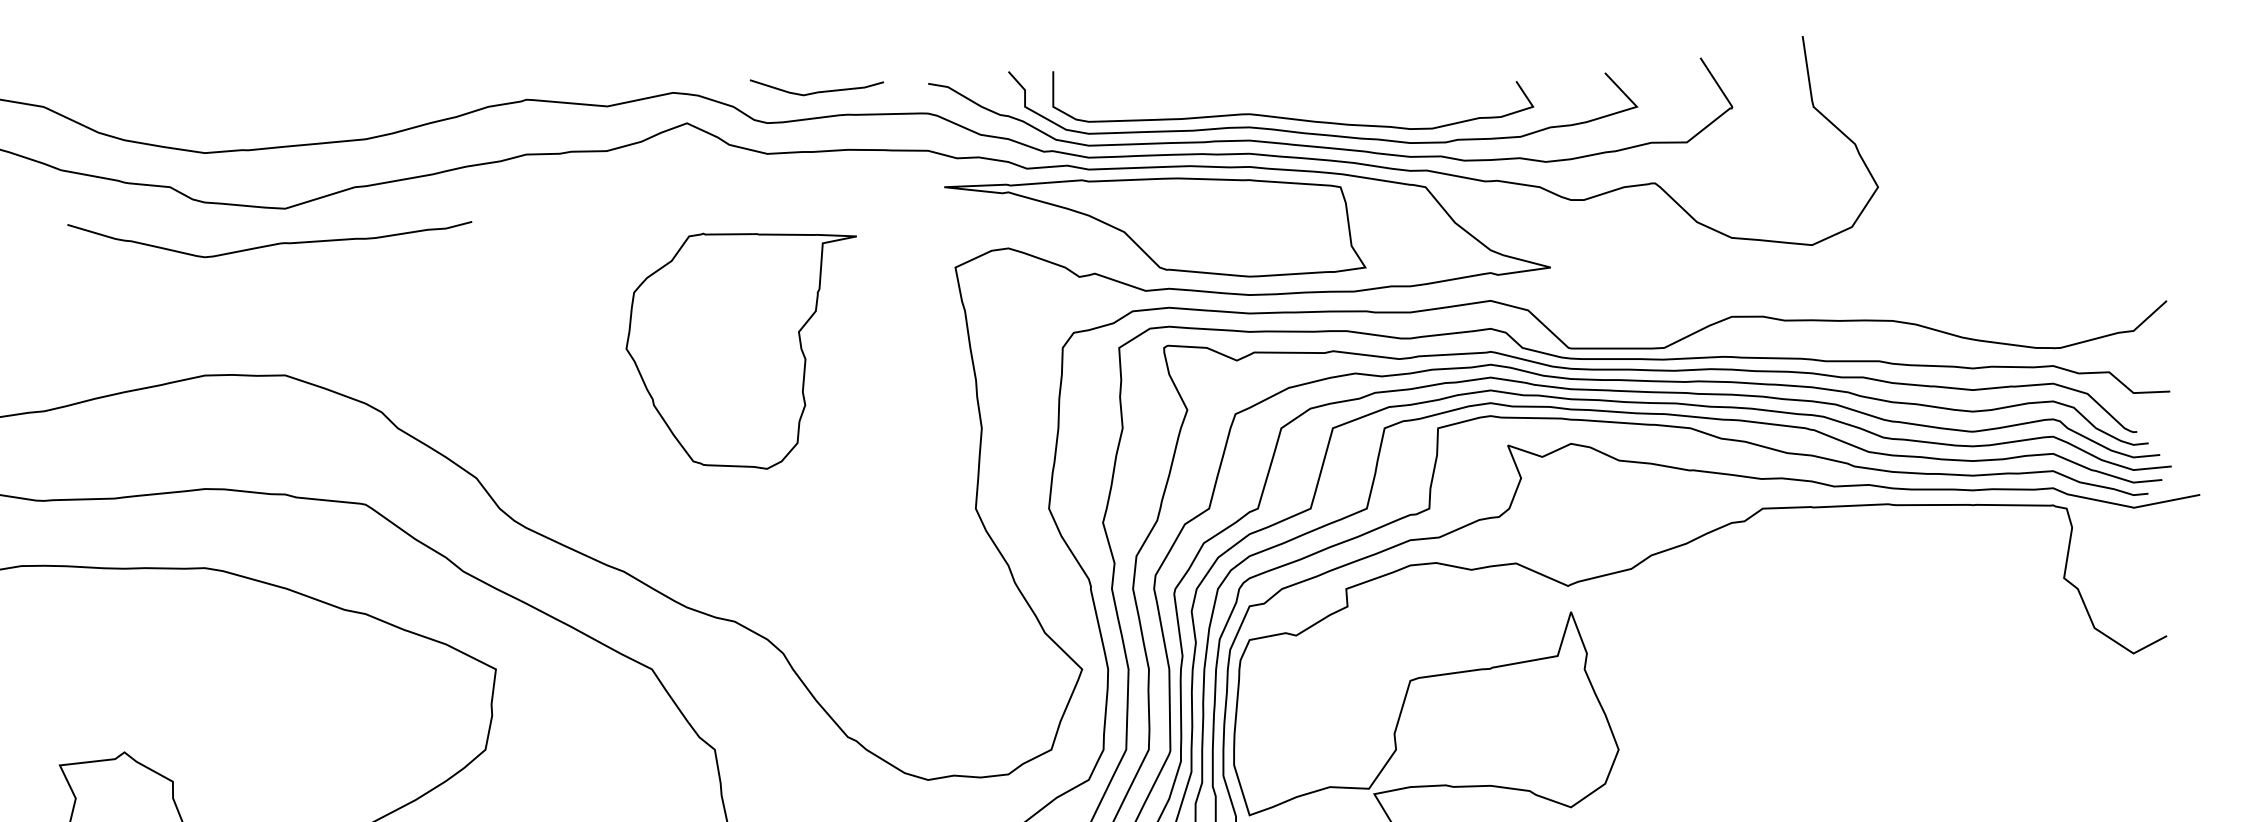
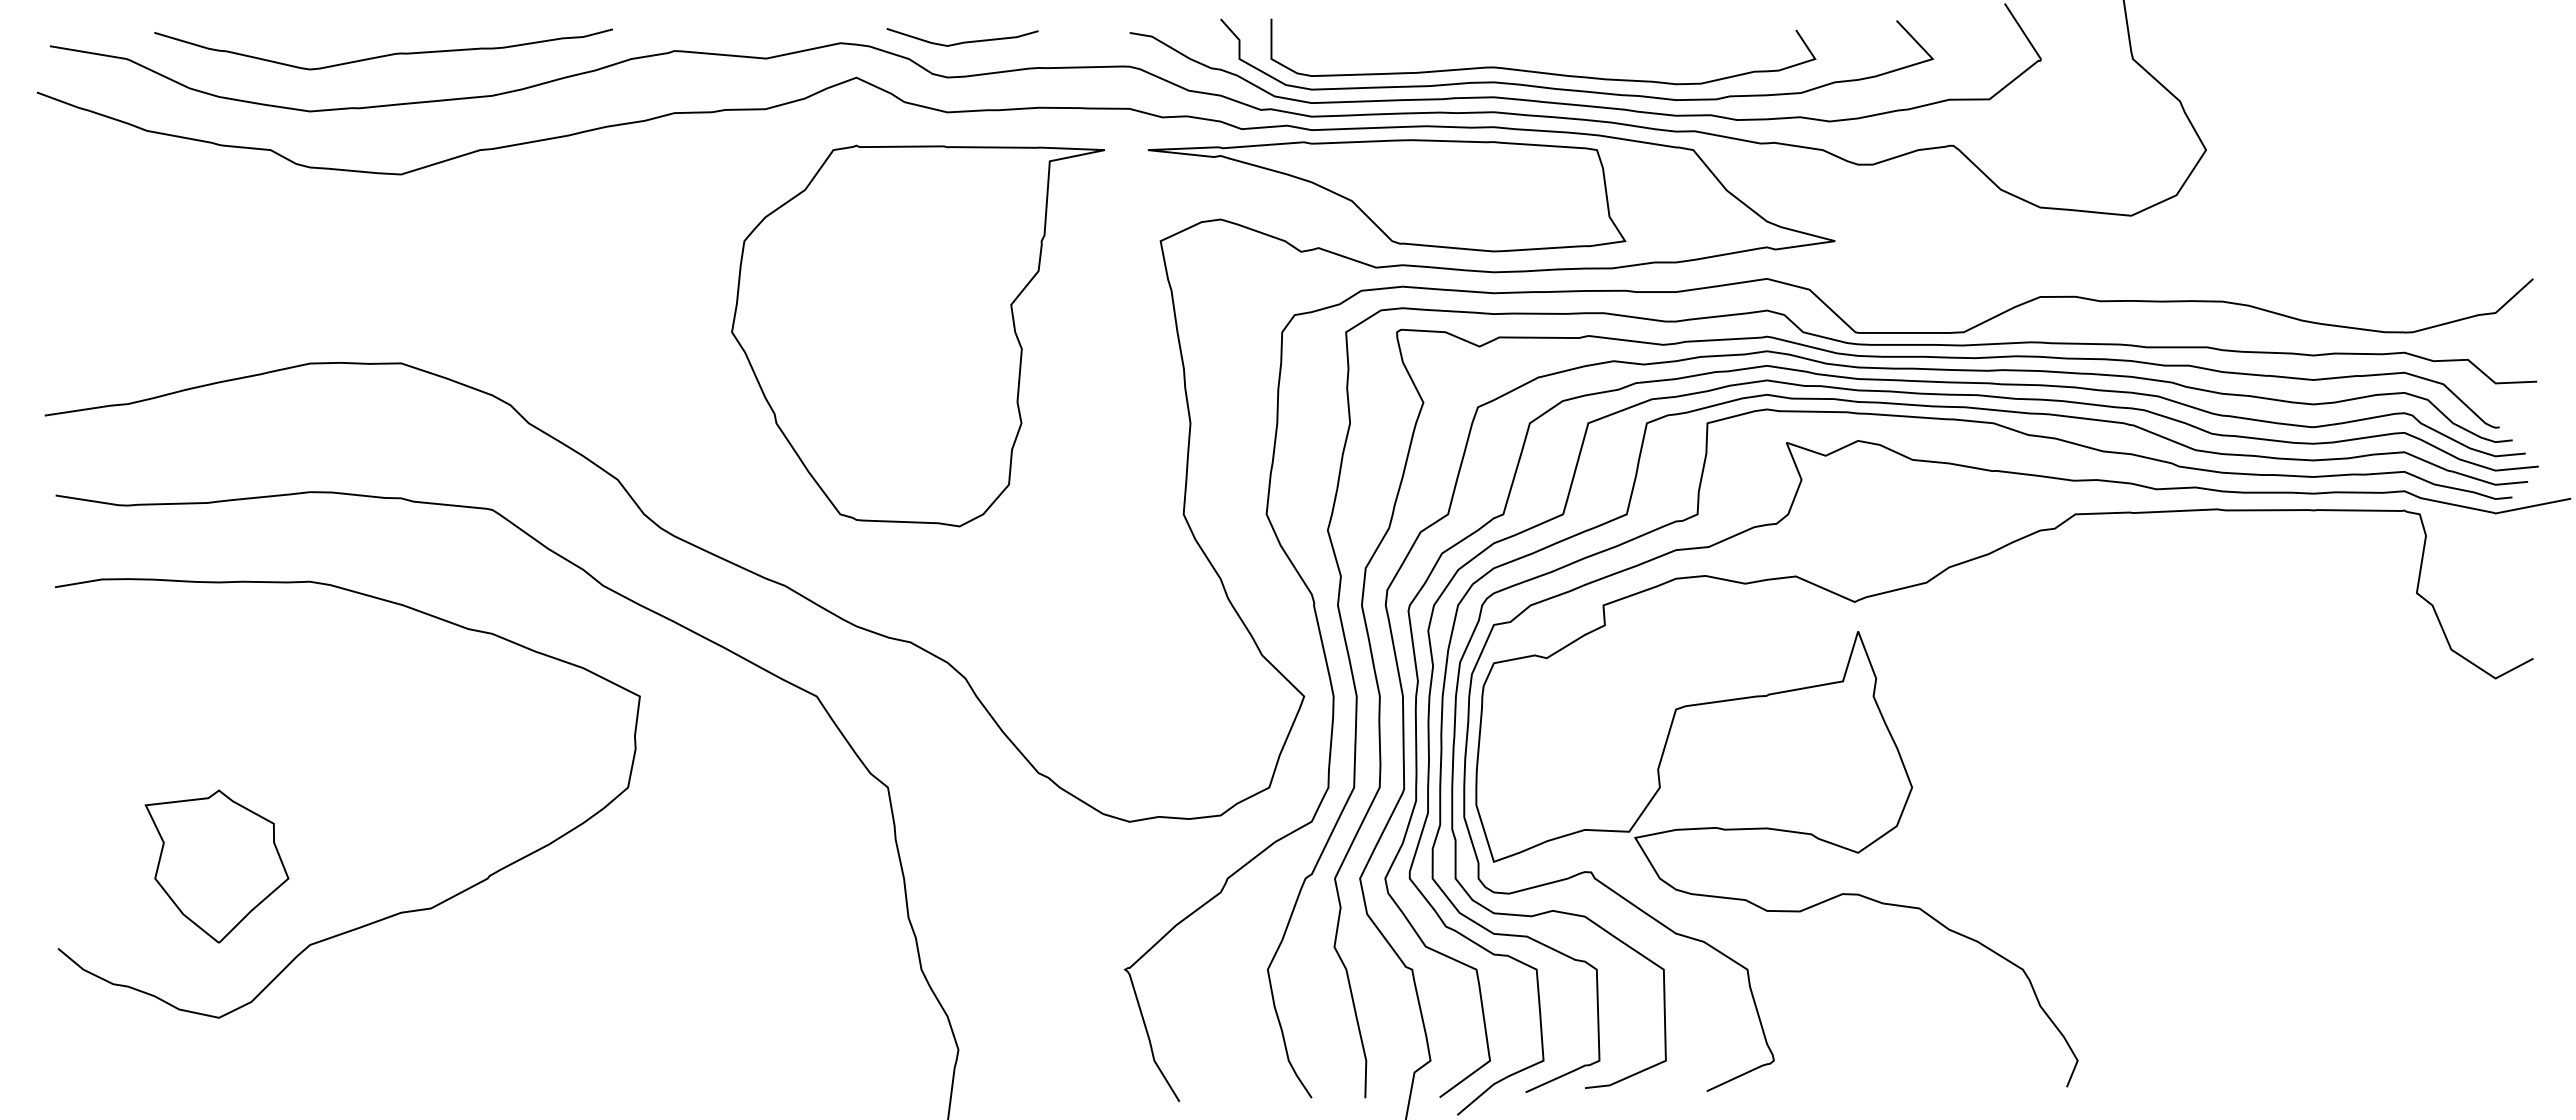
curve: (817, 91) -> (963, 41), moved
curve: (271, 244) -> (385, 54), moved
part: (740, 350) -> (917, 335), size x1.43

